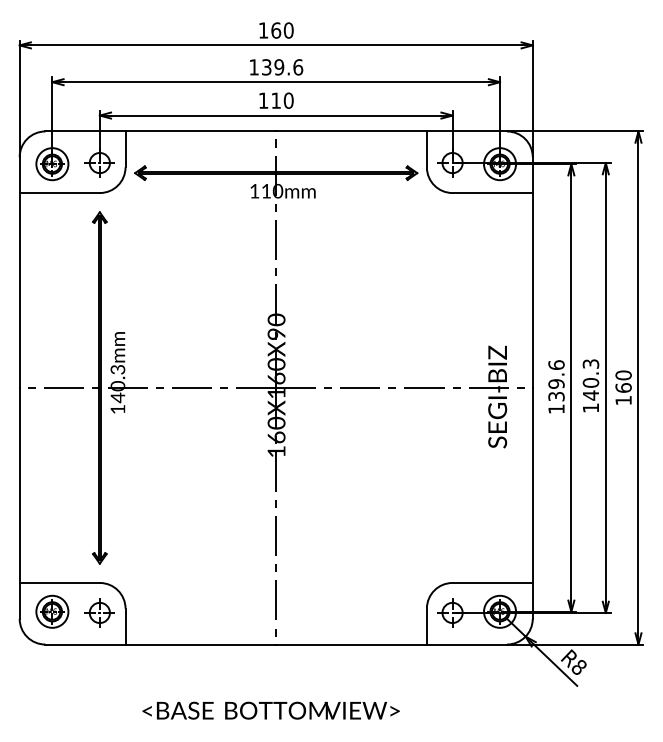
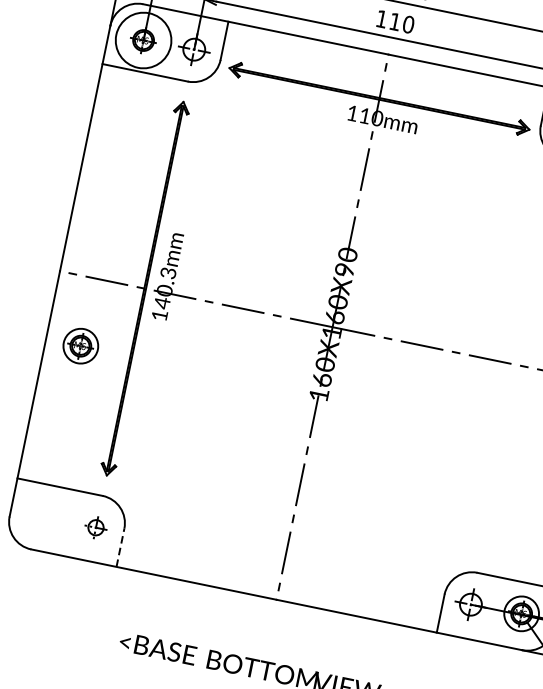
circle: (52, 164) -> (143, 40), size x1.6
part: (52, 611) -> (81, 345), moved
part: (99, 612) -> (95, 527), size x0.7
line: (125, 626) -> (120, 547), solid -> dashed

